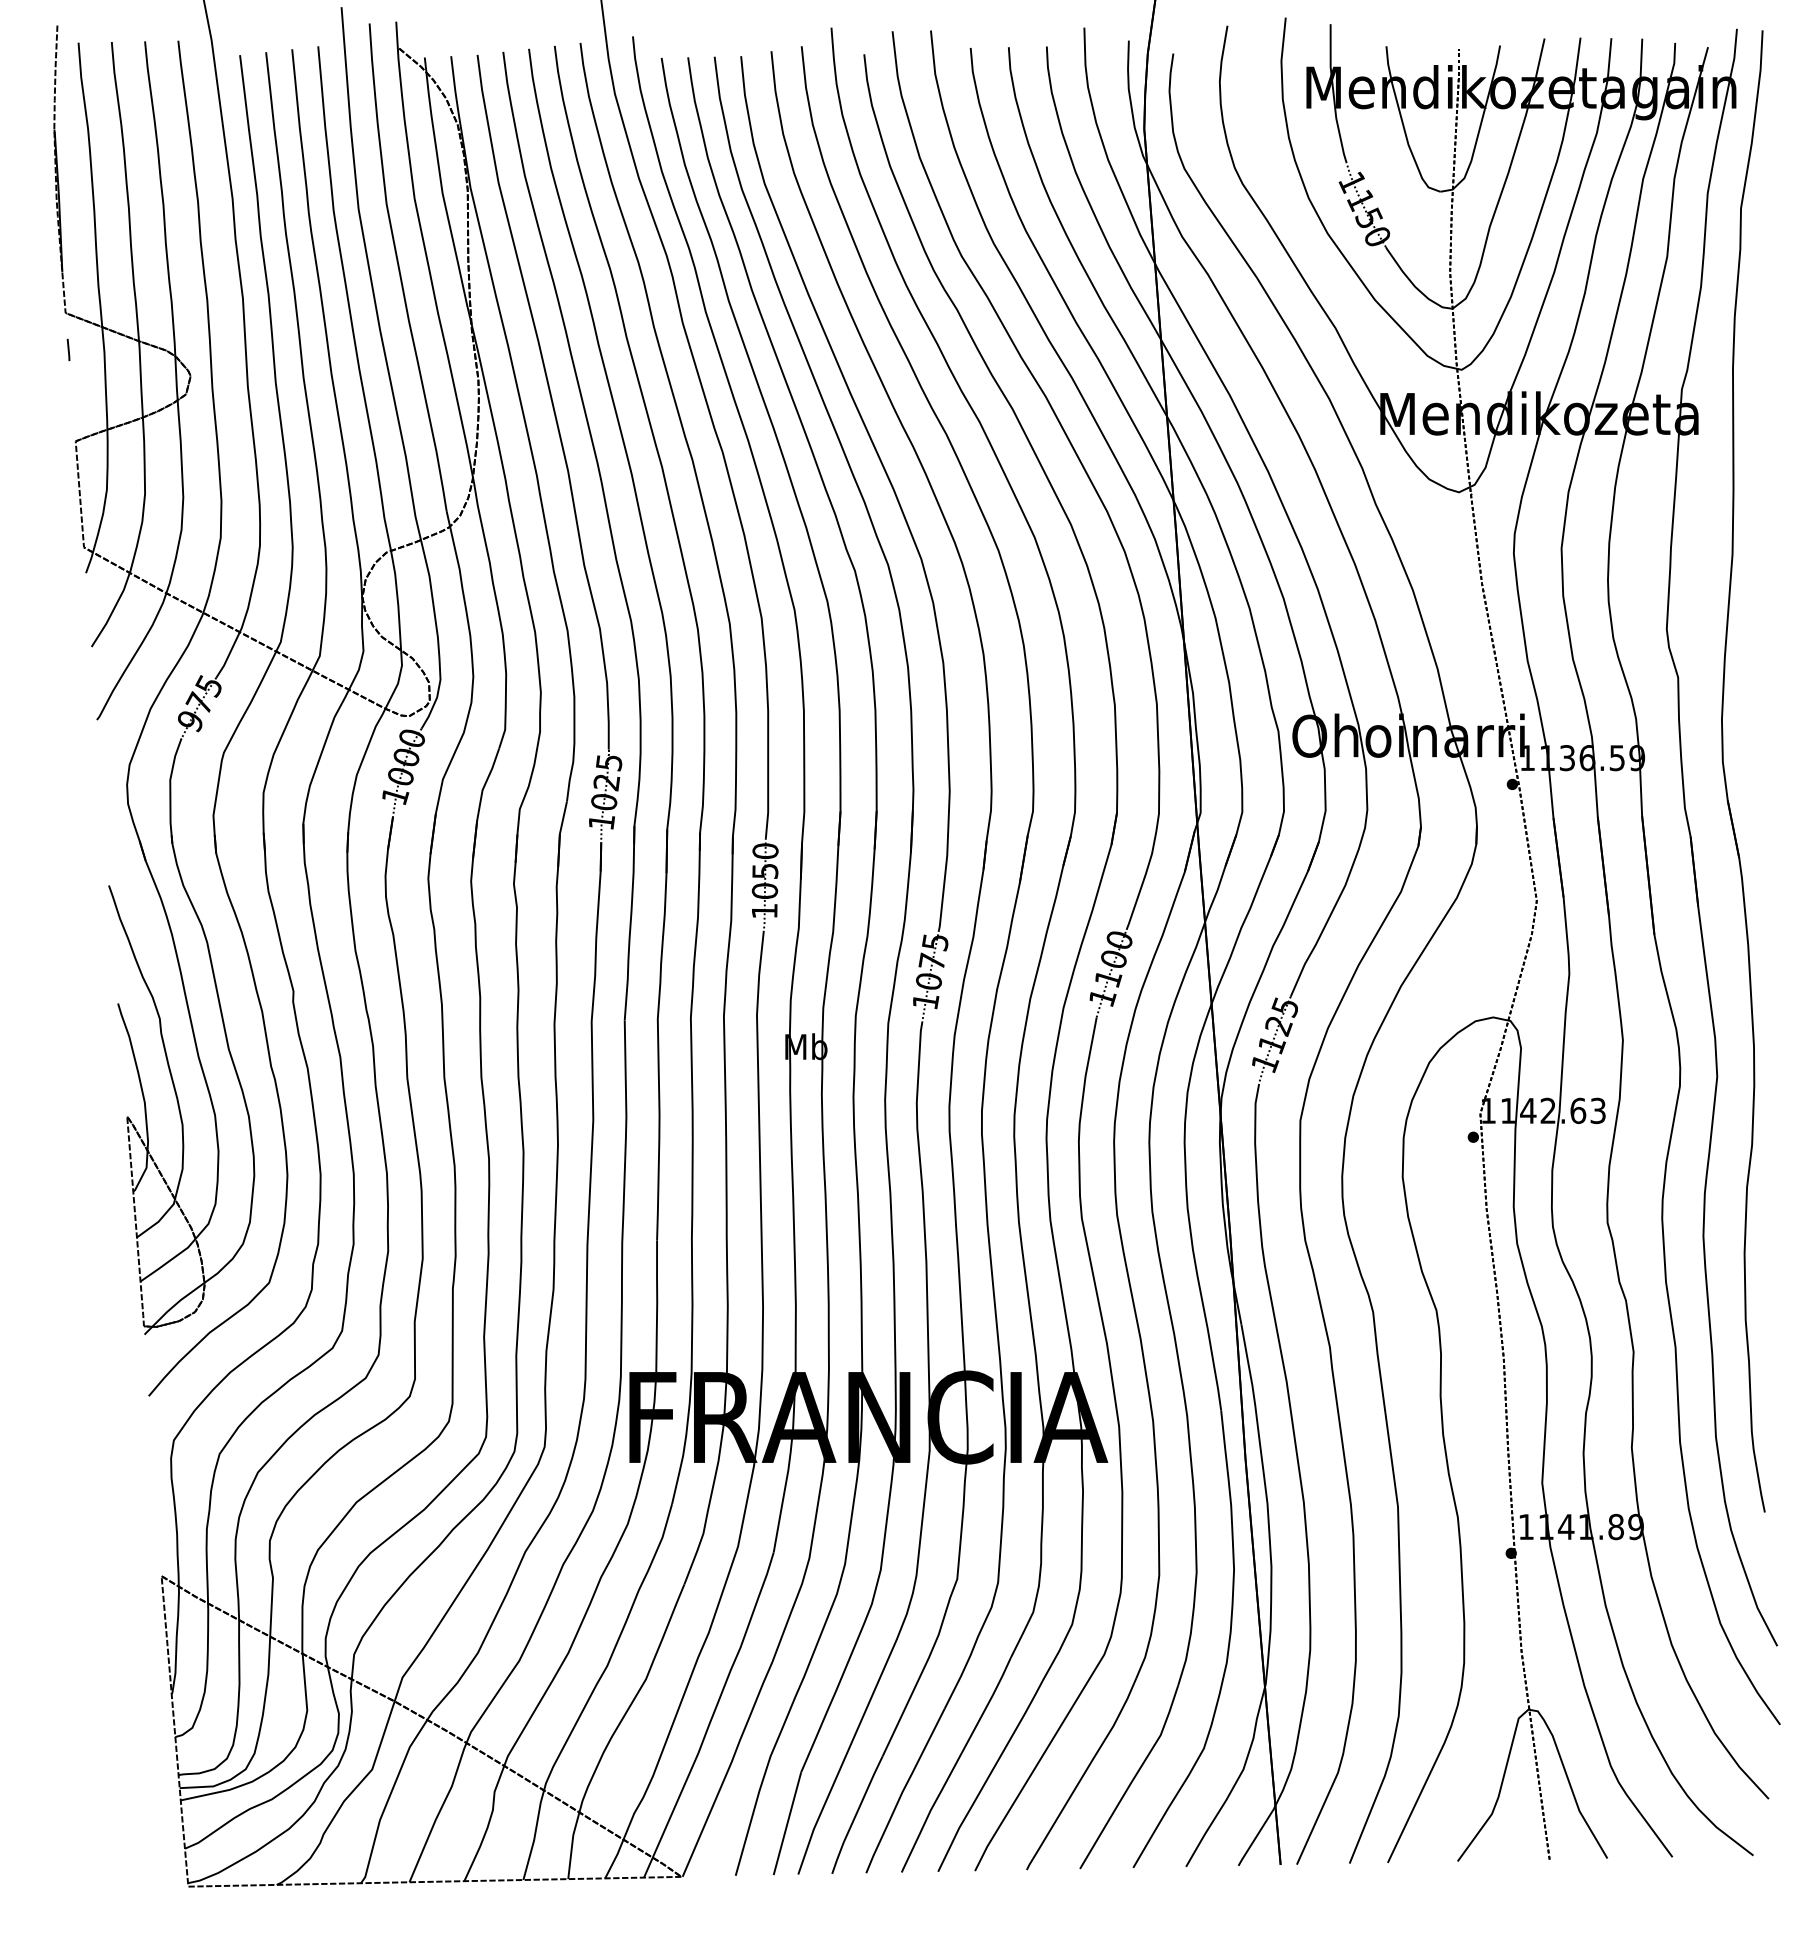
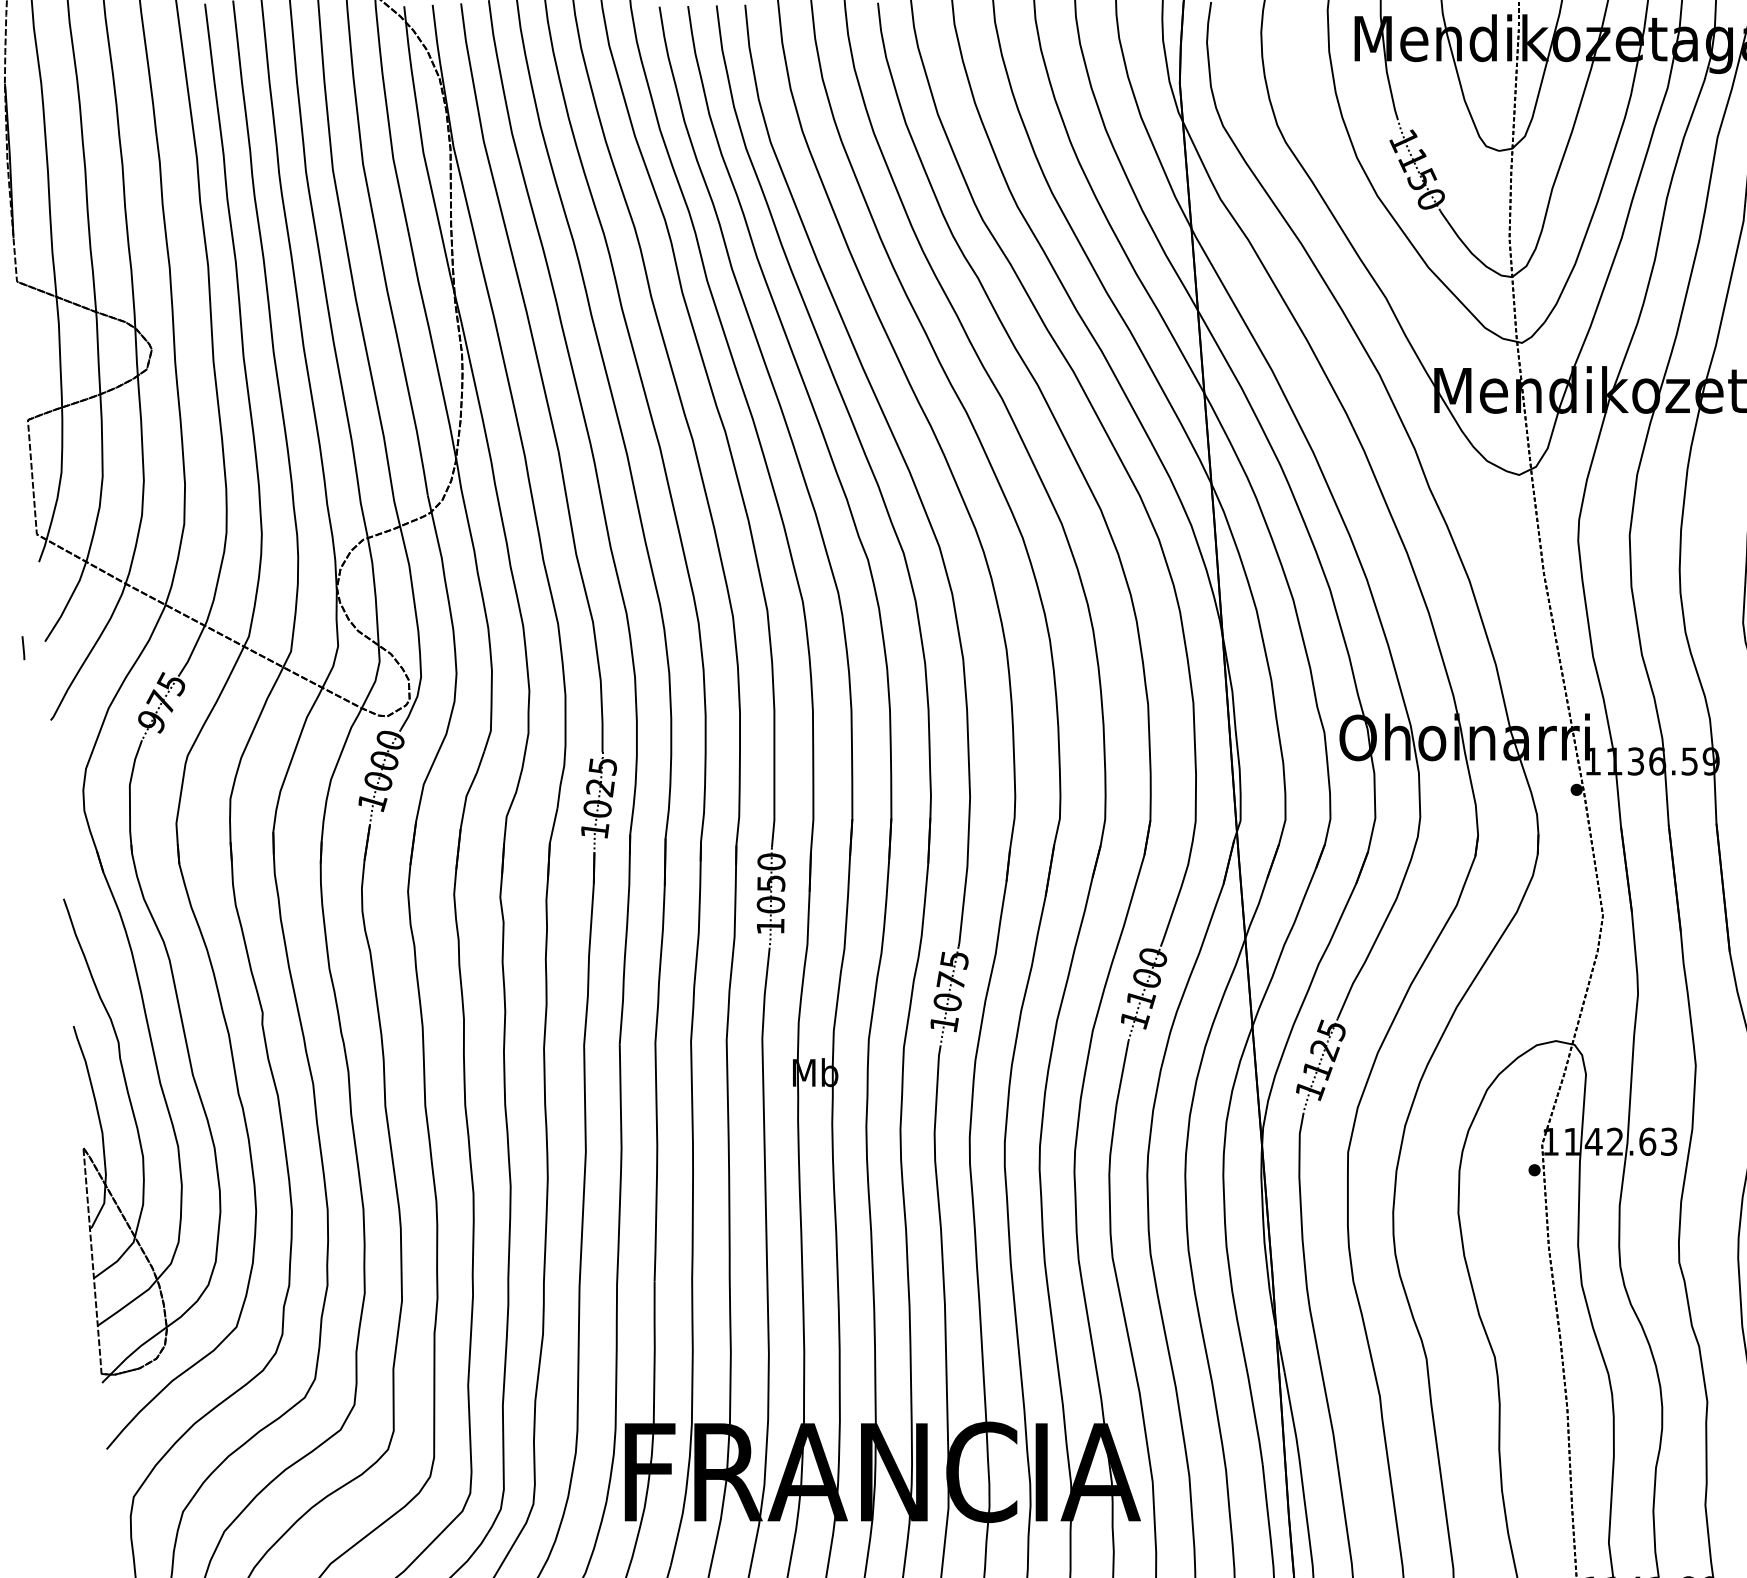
line: (68, 350) -> (23, 648), moved

